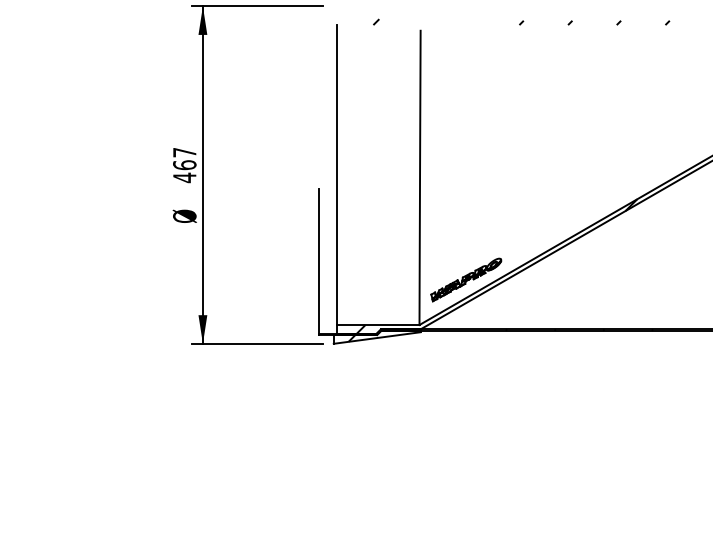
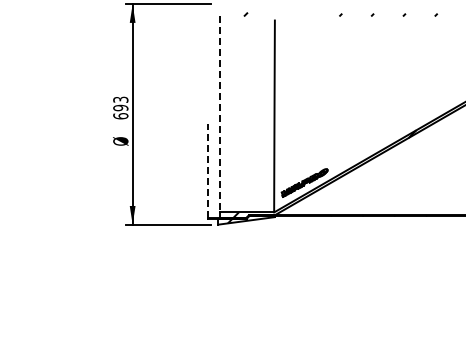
text: (184, 164) -> (120, 107), 467 -> 693
line: (337, 175) -> (220, 114), solid -> dashed
line: (318, 260) -> (208, 170), solid -> dashed

